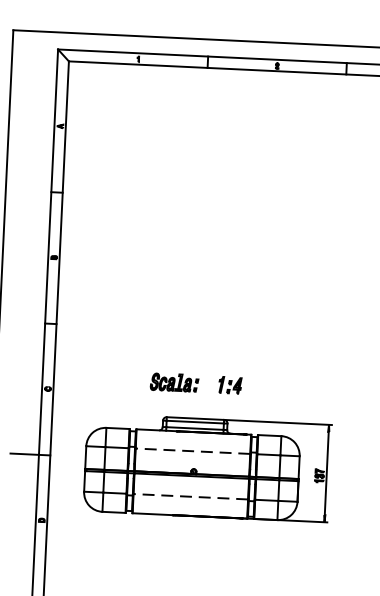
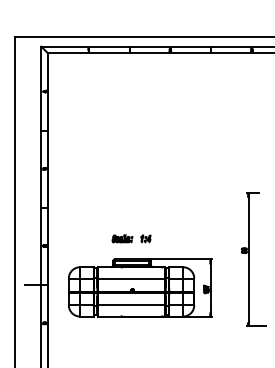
part: (196, 383) -> (131, 238), size x0.71
line: (192, 451) -> (131, 278), dashed -> solid
line: (190, 497) -> (131, 305), dashed -> solid

